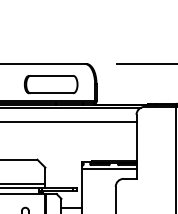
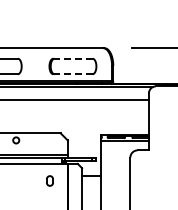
line: (50, 75) -> (72, 58), solid -> dashed
line: (50, 93) -> (72, 74), solid -> dashed

